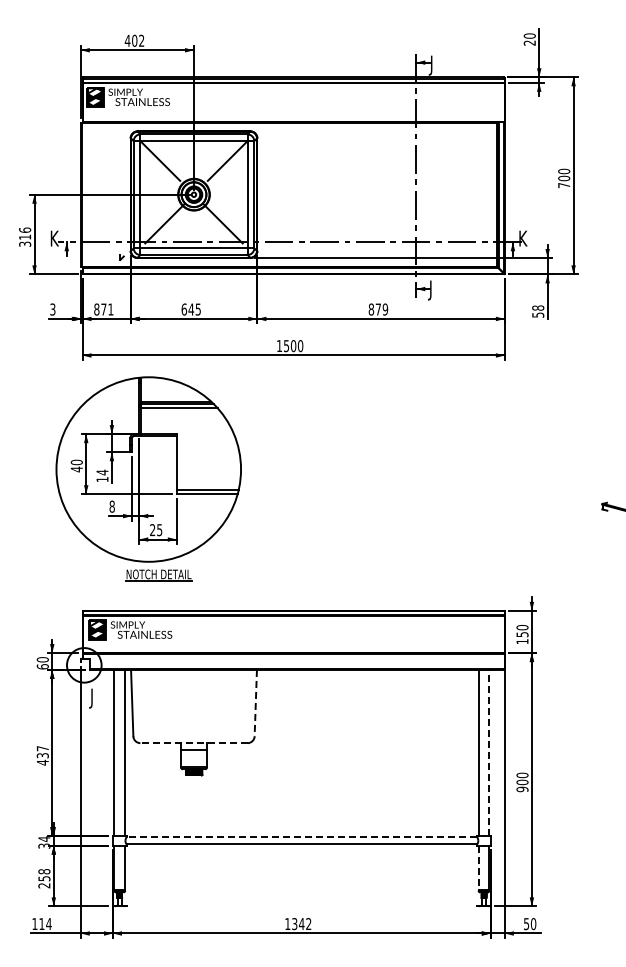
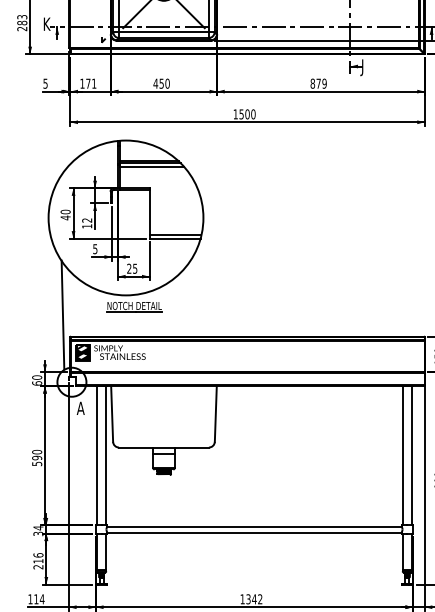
text: (25, 236) -> (22, 22), 316 -> 283
text: (52, 308) -> (45, 82), 3 -> 5
text: (96, 309) -> (82, 83), 871 -> 171
text: (191, 309) -> (161, 83), 645 -> 450
text: (102, 472) -> (87, 220), 14 -> 12
text: (111, 506) -> (94, 248), 8 -> 5
line: (73, 584) -> (62, 314), added
text: (94, 698) -> (80, 410), J -> A
line: (255, 703) -> (215, 414), dashed -> solid
line: (194, 743) -> (164, 447), dashed -> solid
line: (489, 753) -> (411, 456), dashed -> solid
text: (42, 755) -> (36, 457), 437 -> 590
line: (301, 837) -> (254, 526), dashed -> solid
line: (478, 867) -> (402, 551), dashed -> solid
text: (44, 875) -> (38, 558), 258 -> 216

